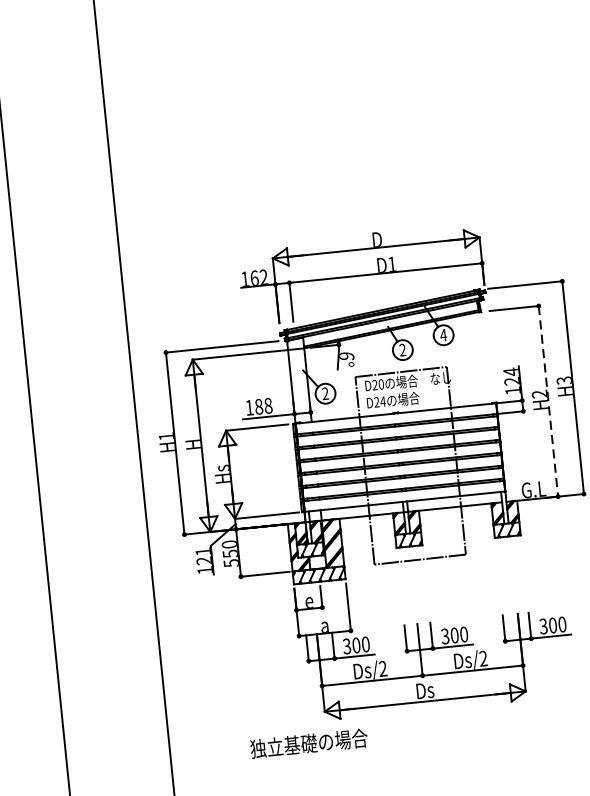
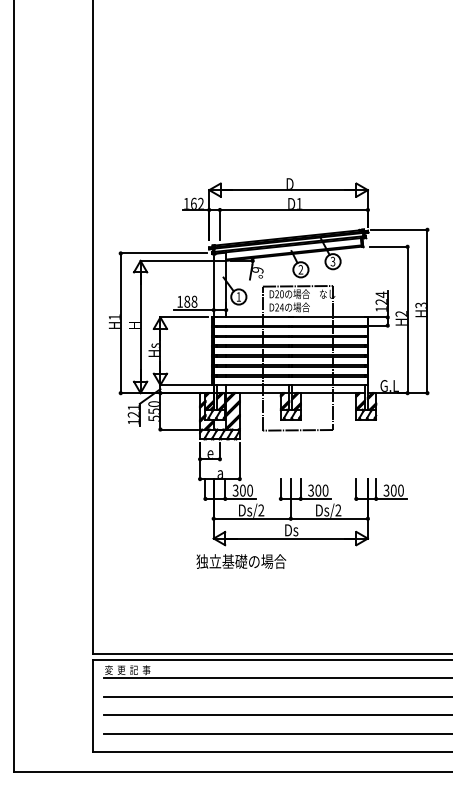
text: (442, 335) -> (332, 261), 4 -> 3
text: (325, 393) -> (238, 296), 2 -> 1
line: (548, 402) -> (407, 320), dashed -> solid
text: (309, 743) -> (241, 561), moved

